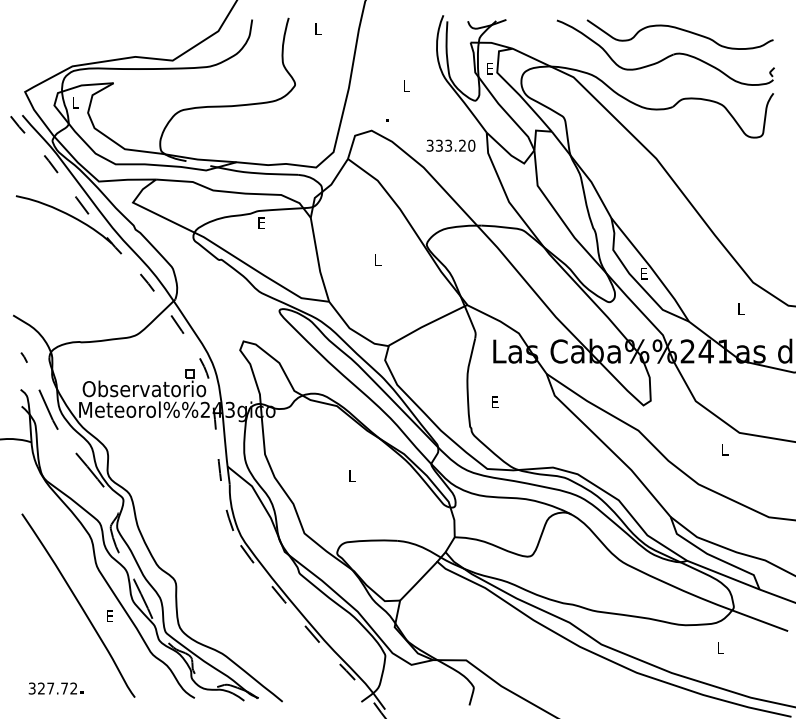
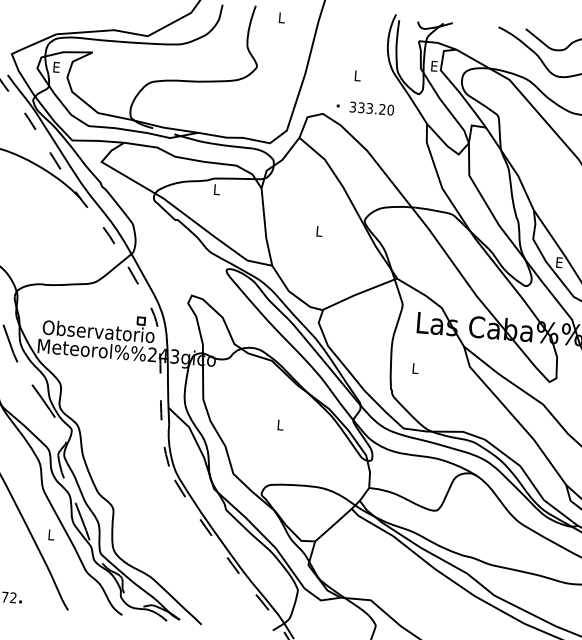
text: (75, 102) -> (56, 67), L -> E
text: (450, 145) -> (371, 108), moved
text: (261, 222) -> (216, 189), E -> L
text: (495, 401) -> (415, 367), E -> L
text: (110, 615) -> (51, 534), E -> L

